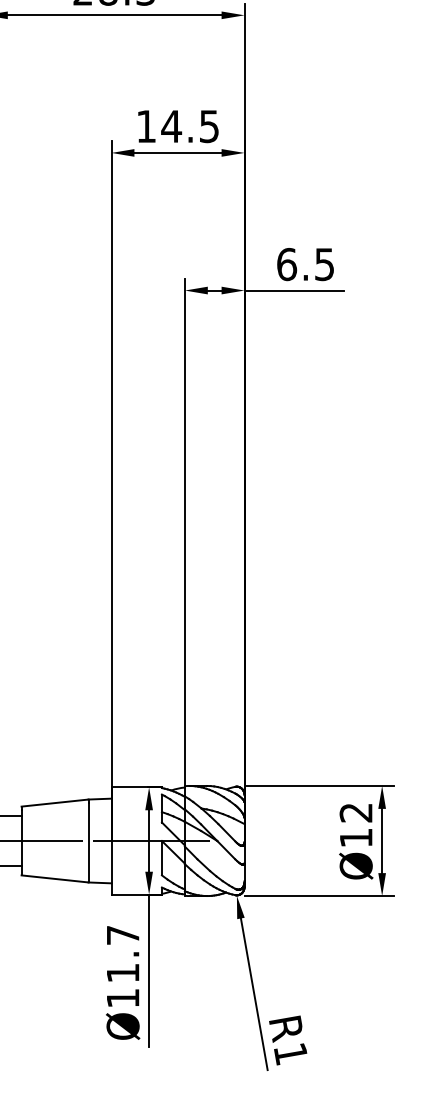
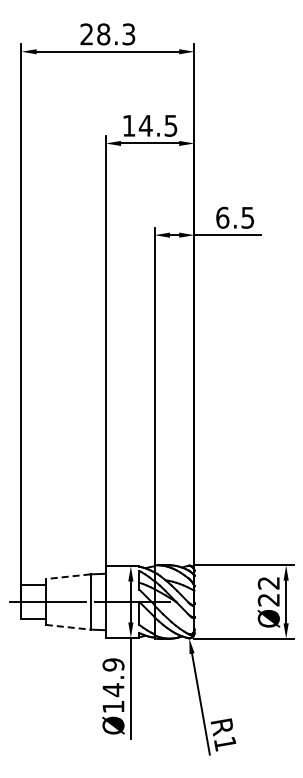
line: (54, 802) -> (67, 576), solid -> dashed
text: (355, 838) -> (268, 600), Ø12 -> Ø22
line: (55, 879) -> (68, 627), solid -> dashed
text: (123, 954) -> (113, 677), Ø11.7 -> Ø14.9

